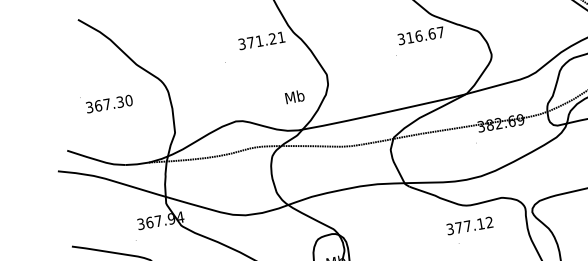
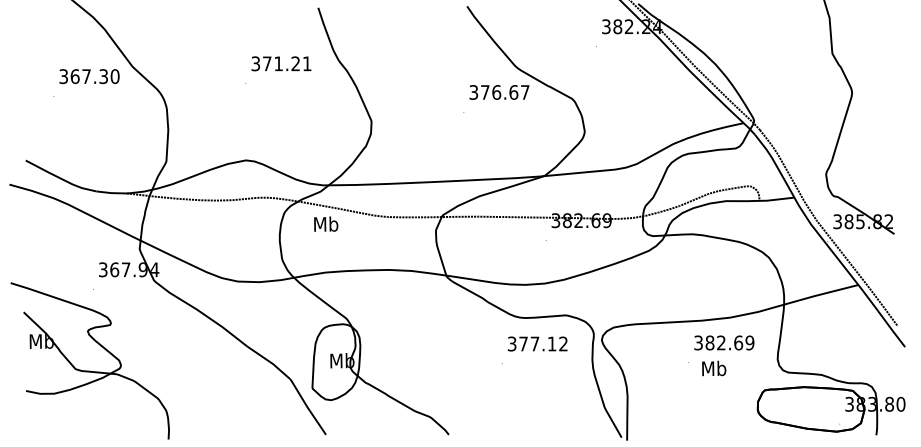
text: (410, 37) -> (485, 92), 316.67 -> 376.67
text: (261, 40) -> (281, 63), moved
text: (295, 96) -> (326, 223), moved
text: (109, 103) -> (89, 76), moved
text: (469, 225) -> (537, 343), moved

